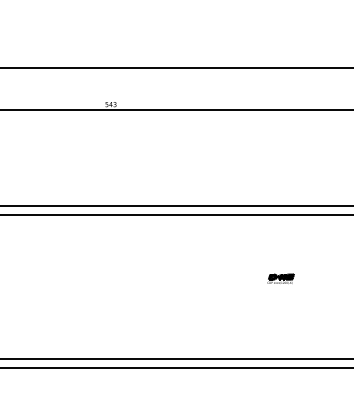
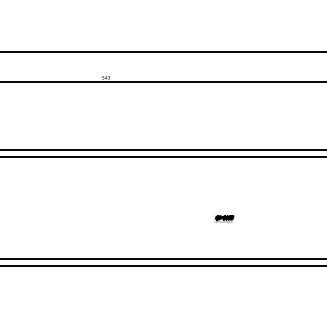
part: (281, 278) -> (224, 218), moved

